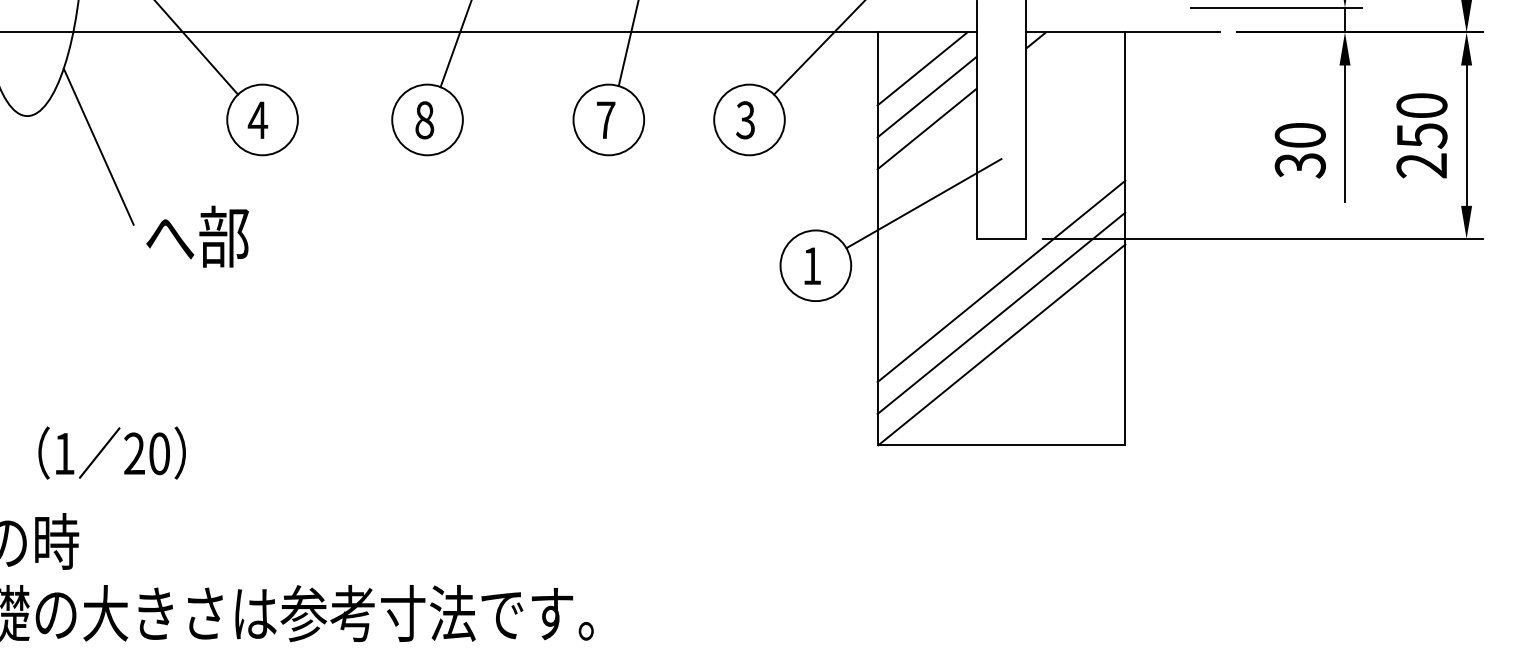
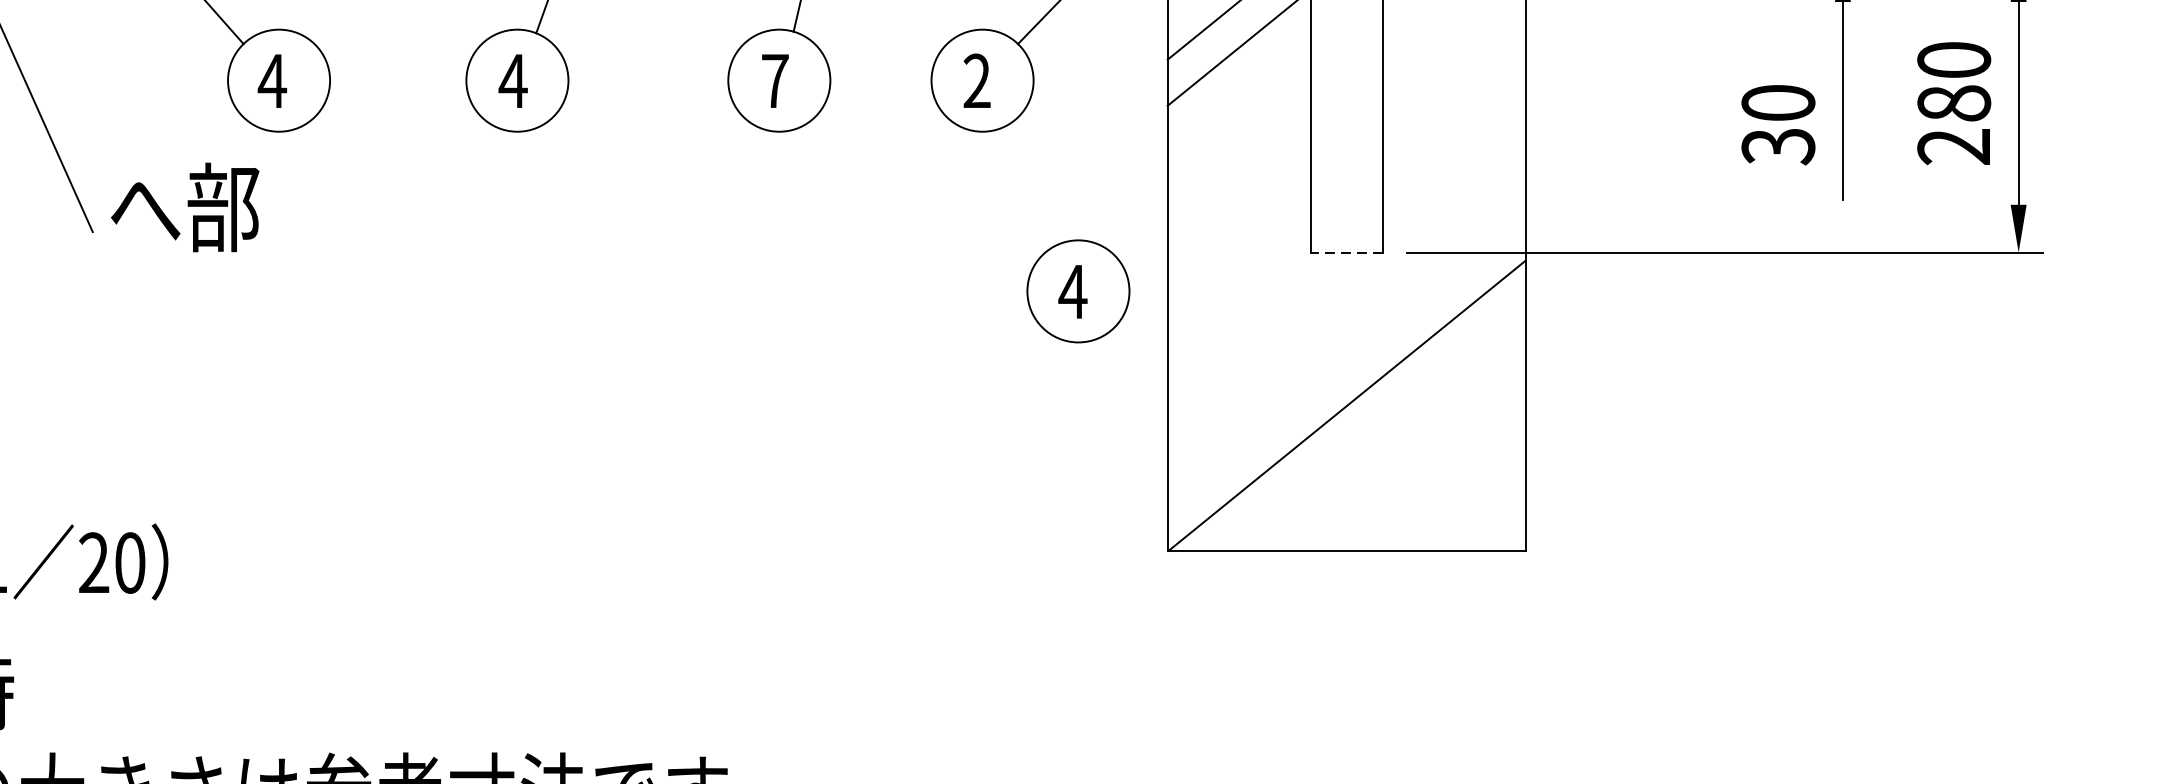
text: (424, 120) -> (513, 81), 8 -> 4
text: (745, 120) -> (976, 81), 3 -> 2
line: (926, 128) -> (1238, 93), removed
text: (1421, 135) -> (1953, 103), 250 -> 280
line: (923, 203) -> (1233, 201), removed
text: (197, 236) -> (185, 207), moved
line: (1001, 238) -> (1346, 251), solid -> dashed
text: (811, 265) -> (1072, 290), 1 -> 4
line: (1001, 281) -> (1346, 314), removed
line: (1001, 313) -> (1346, 360), removed

